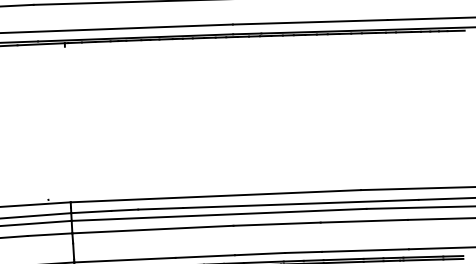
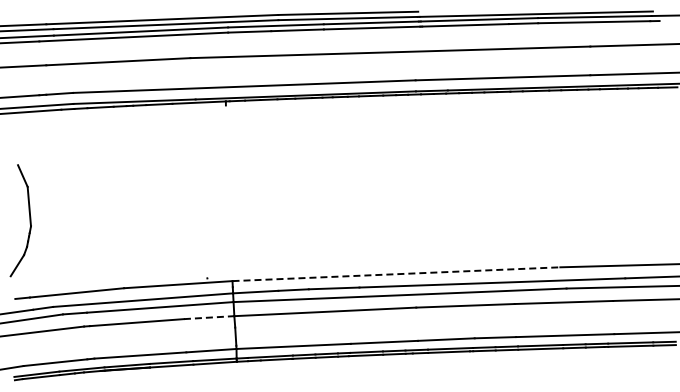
line: (215, 196) -> (396, 274), solid -> dashed
line: (50, 234) -> (209, 317), solid -> dashed

